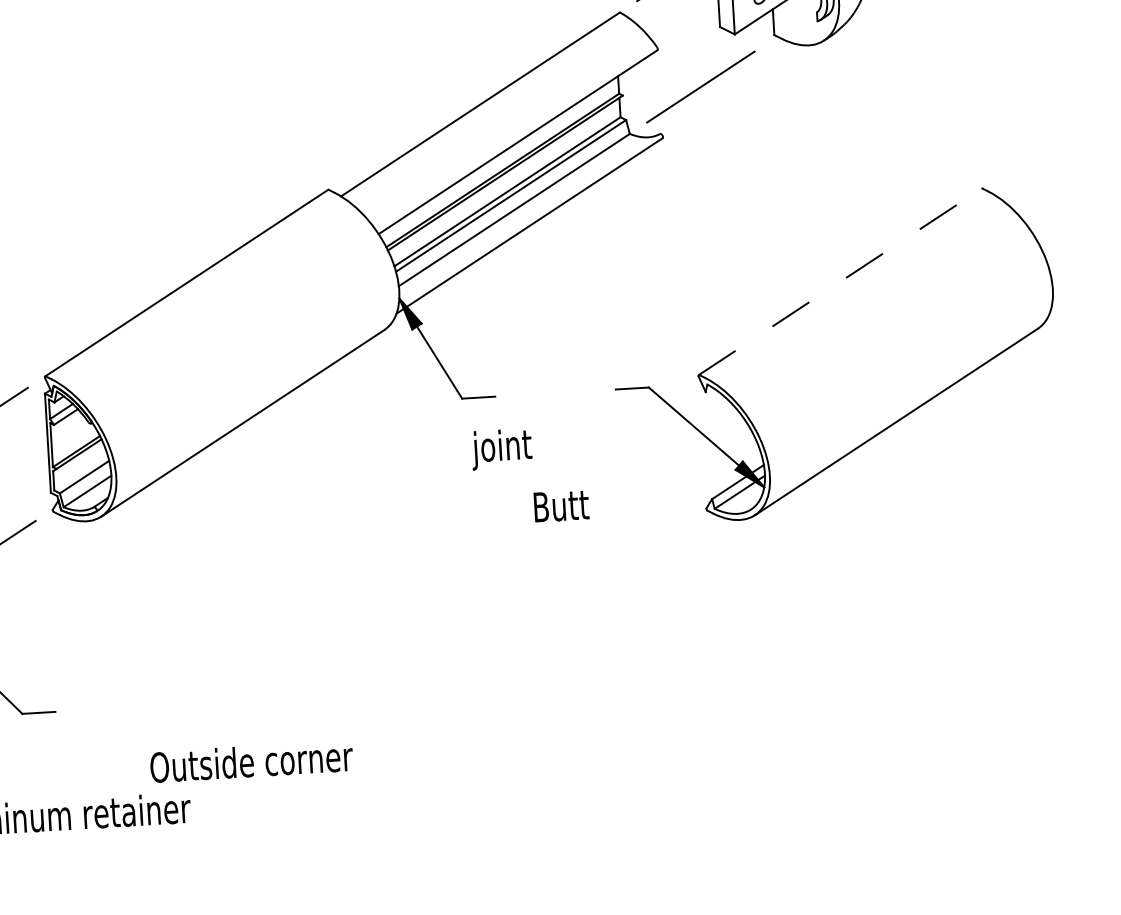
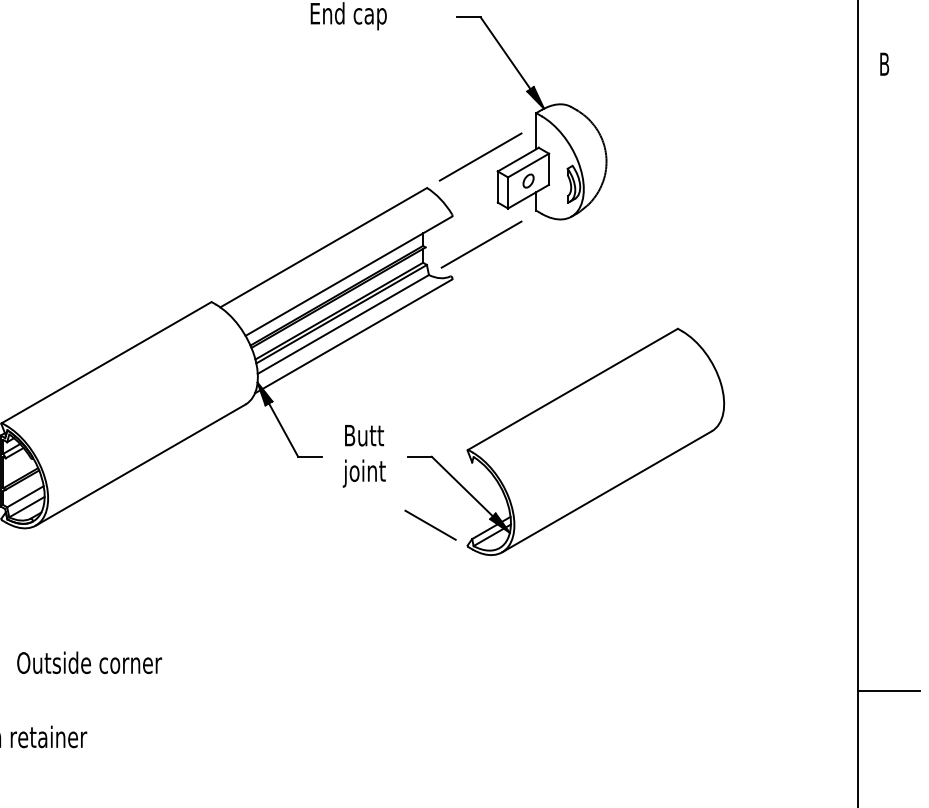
line: (841, 281) -> (573, 389), dashed -> solid
text: (500, 449) -> (363, 473), moved
line: (652, 482) -> (430, 524), added
text: (561, 505) -> (364, 435), moved
text: (251, 761) -> (89, 662), moved

